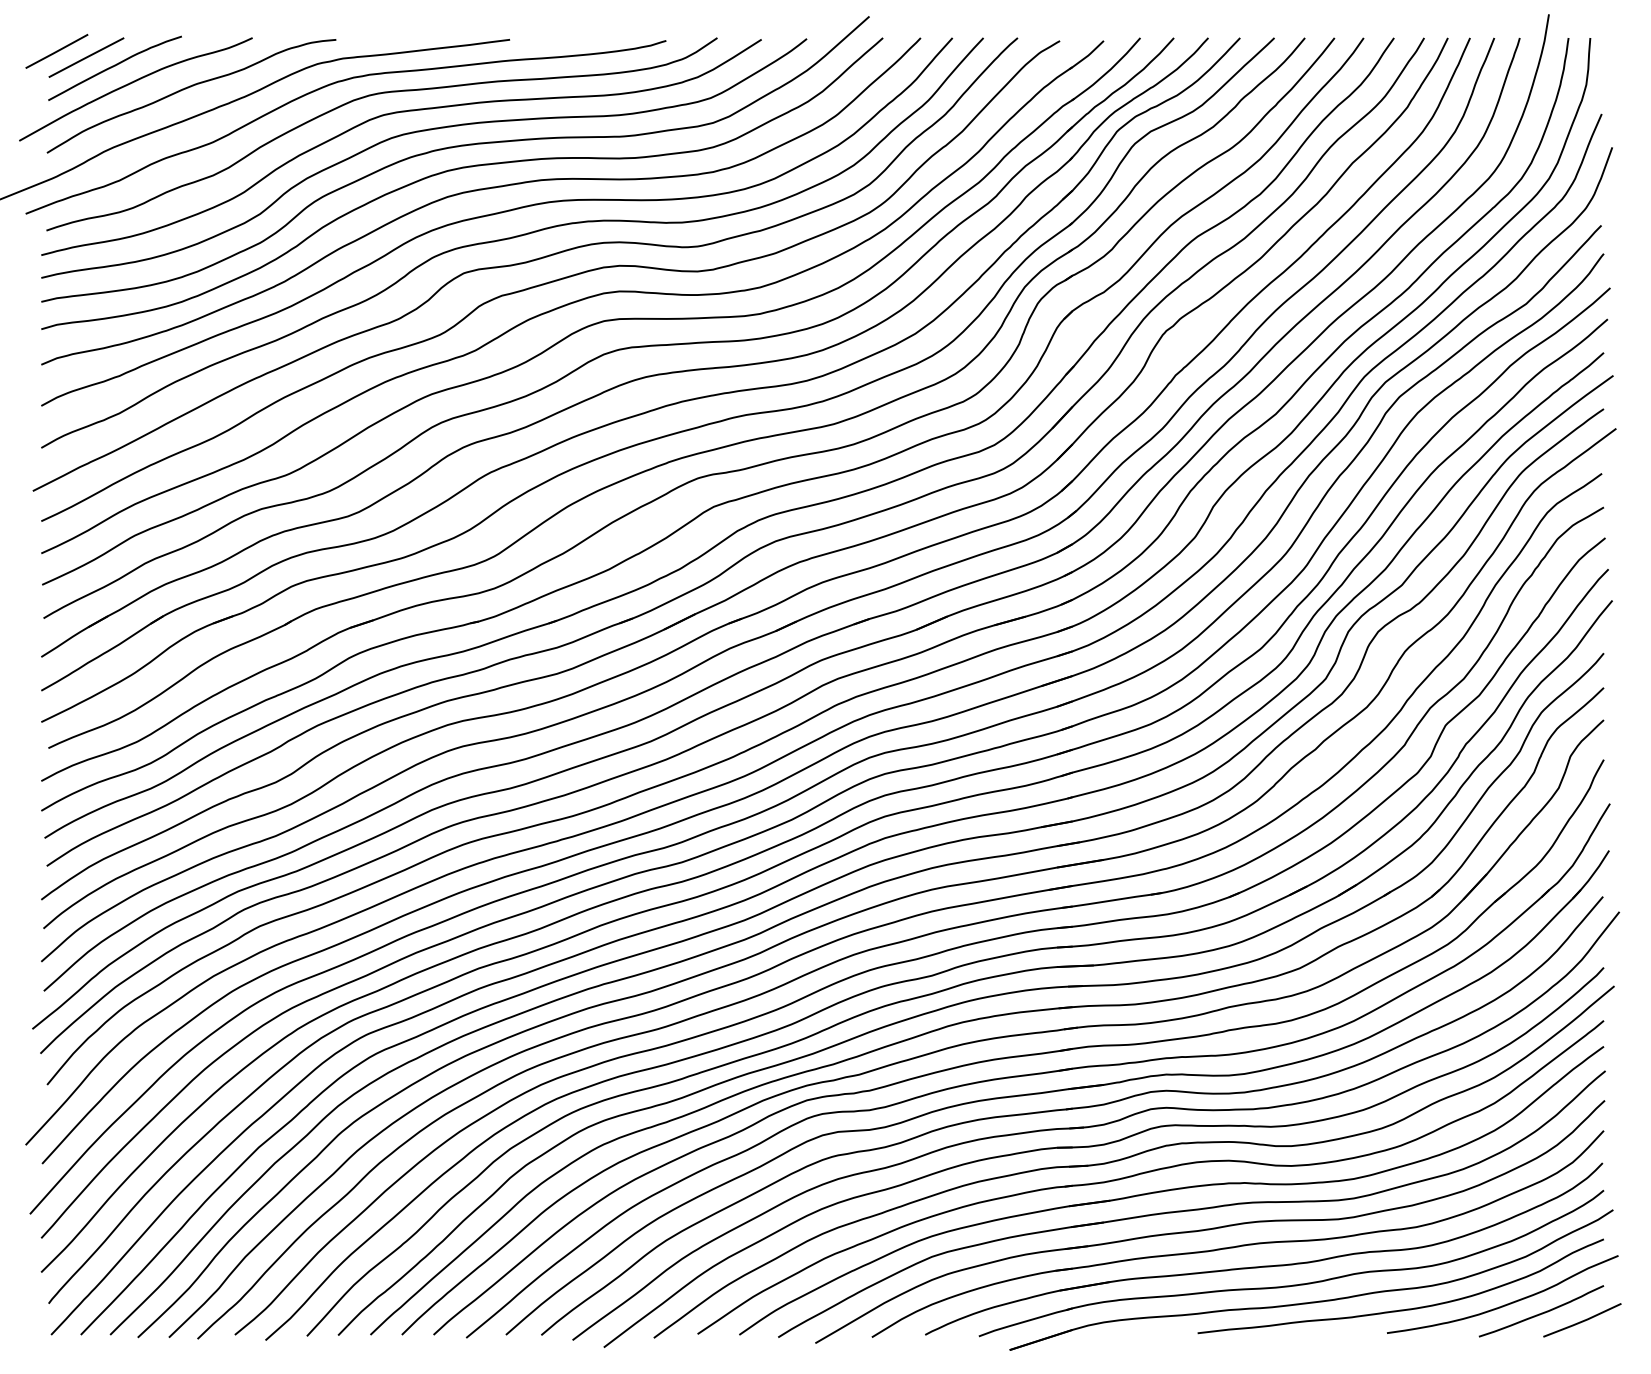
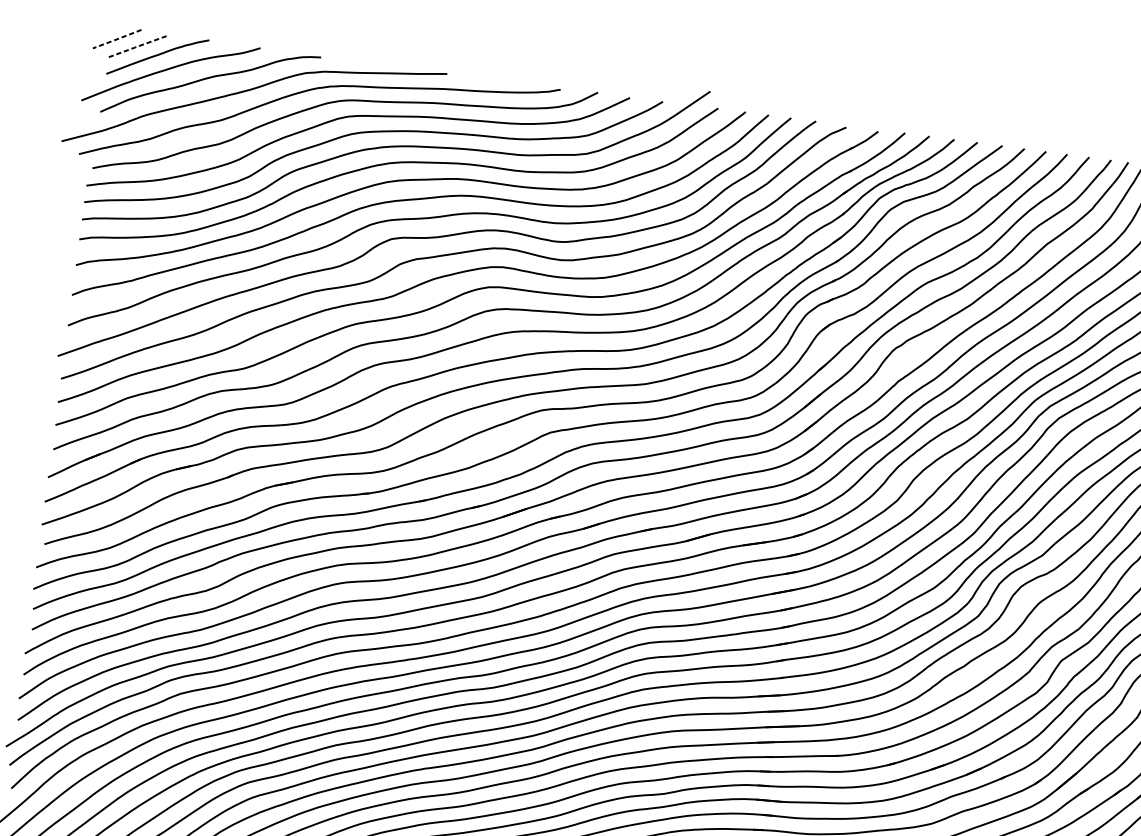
line: (55, 52) -> (116, 39), solid -> dashed
line: (86, 57) -> (138, 46), solid -> dashed

